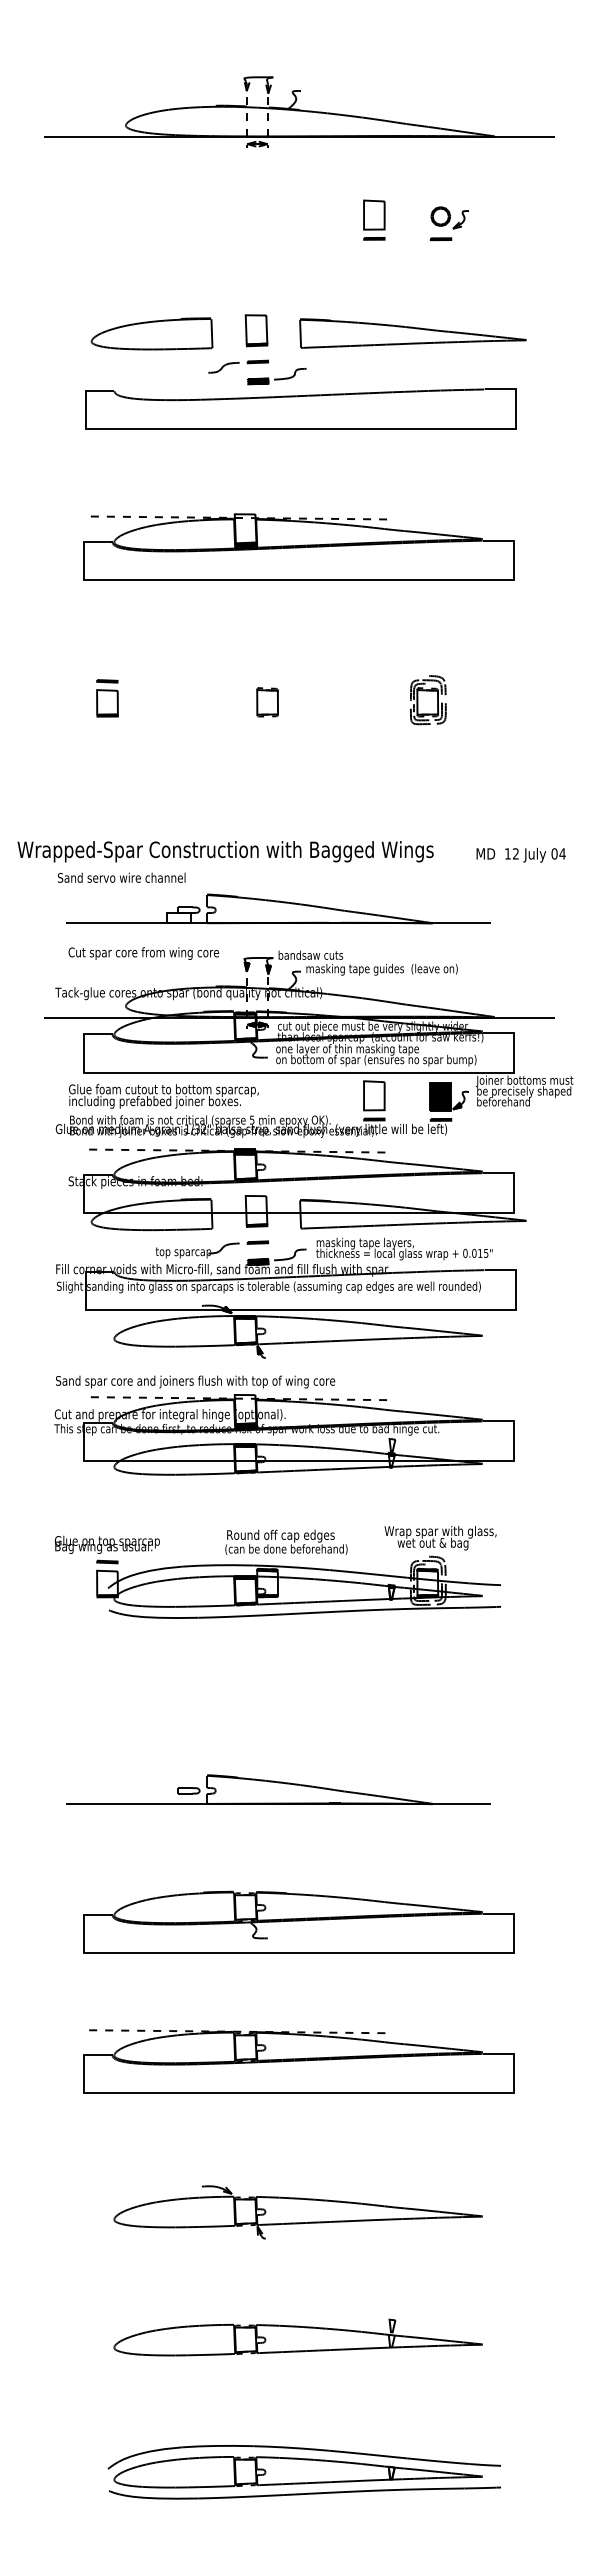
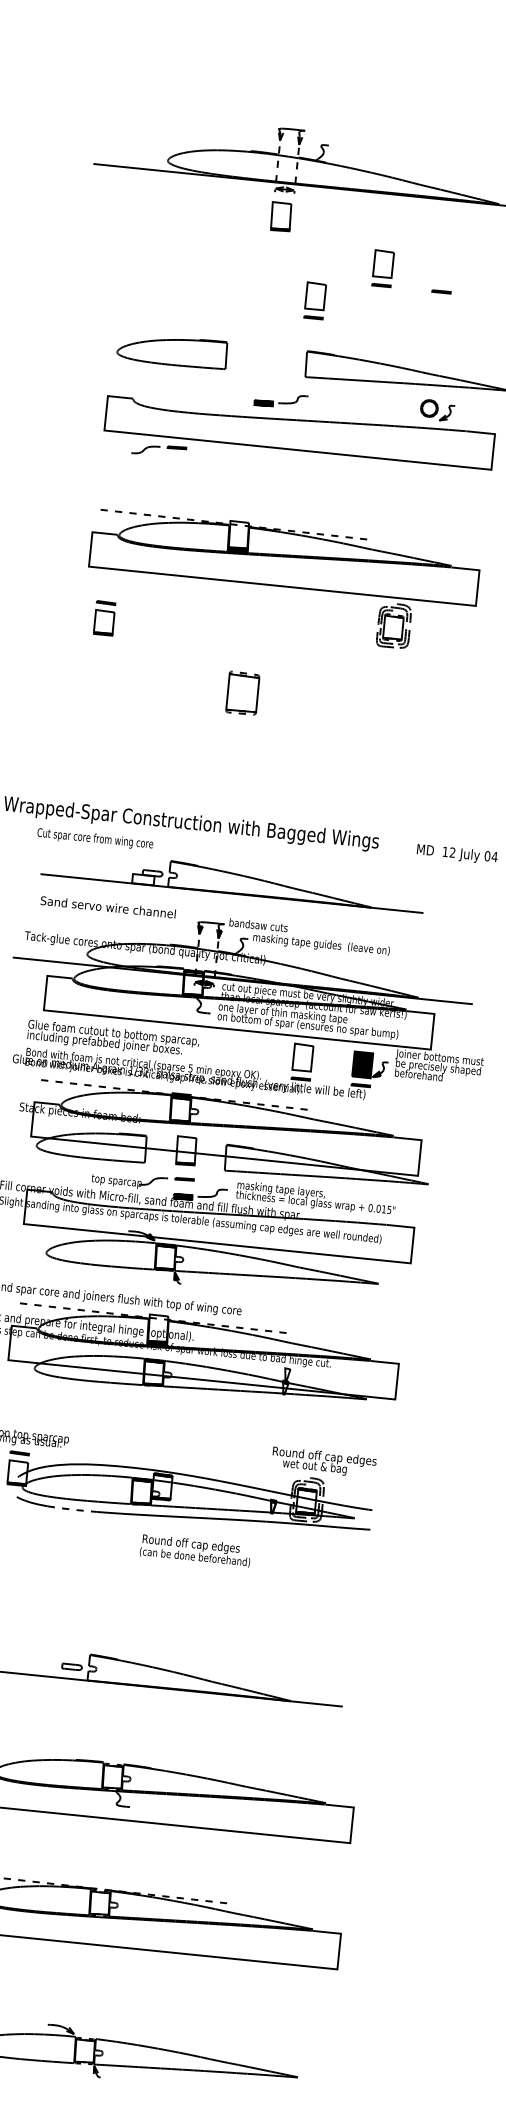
part: (449, 217) -> (437, 410), moved
part: (303, 262) -> (315, 300), added
part: (256, 330) -> (281, 216), moved
part: (238, 366) -> (159, 450), moved
part: (107, 698) -> (104, 618), moved
part: (428, 700) -> (394, 626), moved
part: (267, 702) -> (242, 693), size x1.6
text: (121, 878) -> (95, 838), Sand servo wire channel -> Cut spar core from wing core
text: (143, 953) -> (108, 908), Cut spar core from wing core -> Sand servo wire channel
text: (442, 1531) -> (324, 1456), Wrap spar with glass, -> Round off cap edges
text: (286, 1541) -> (195, 1549), moved
line: (170, 1617) -> (71, 1509), solid -> dashed

